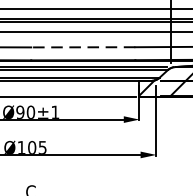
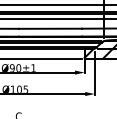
line: (83, 46) -> (50, 28), dashed -> solid

